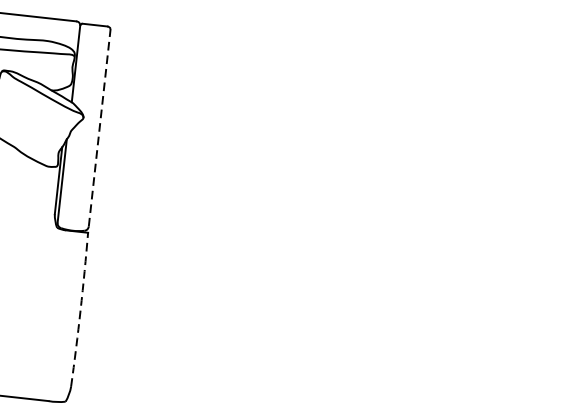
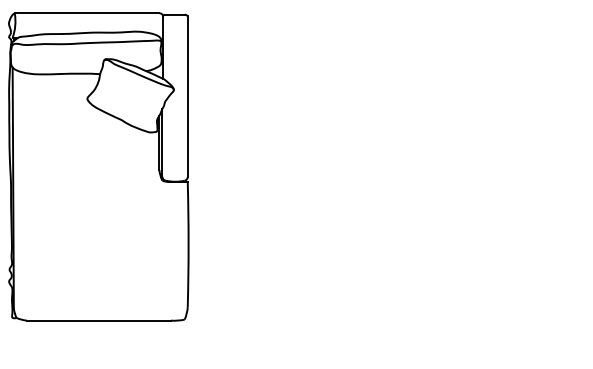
line: (99, 127) -> (187, 96), dashed -> solid
arc: (80, 309) -> (188, 244), dashed -> solid

